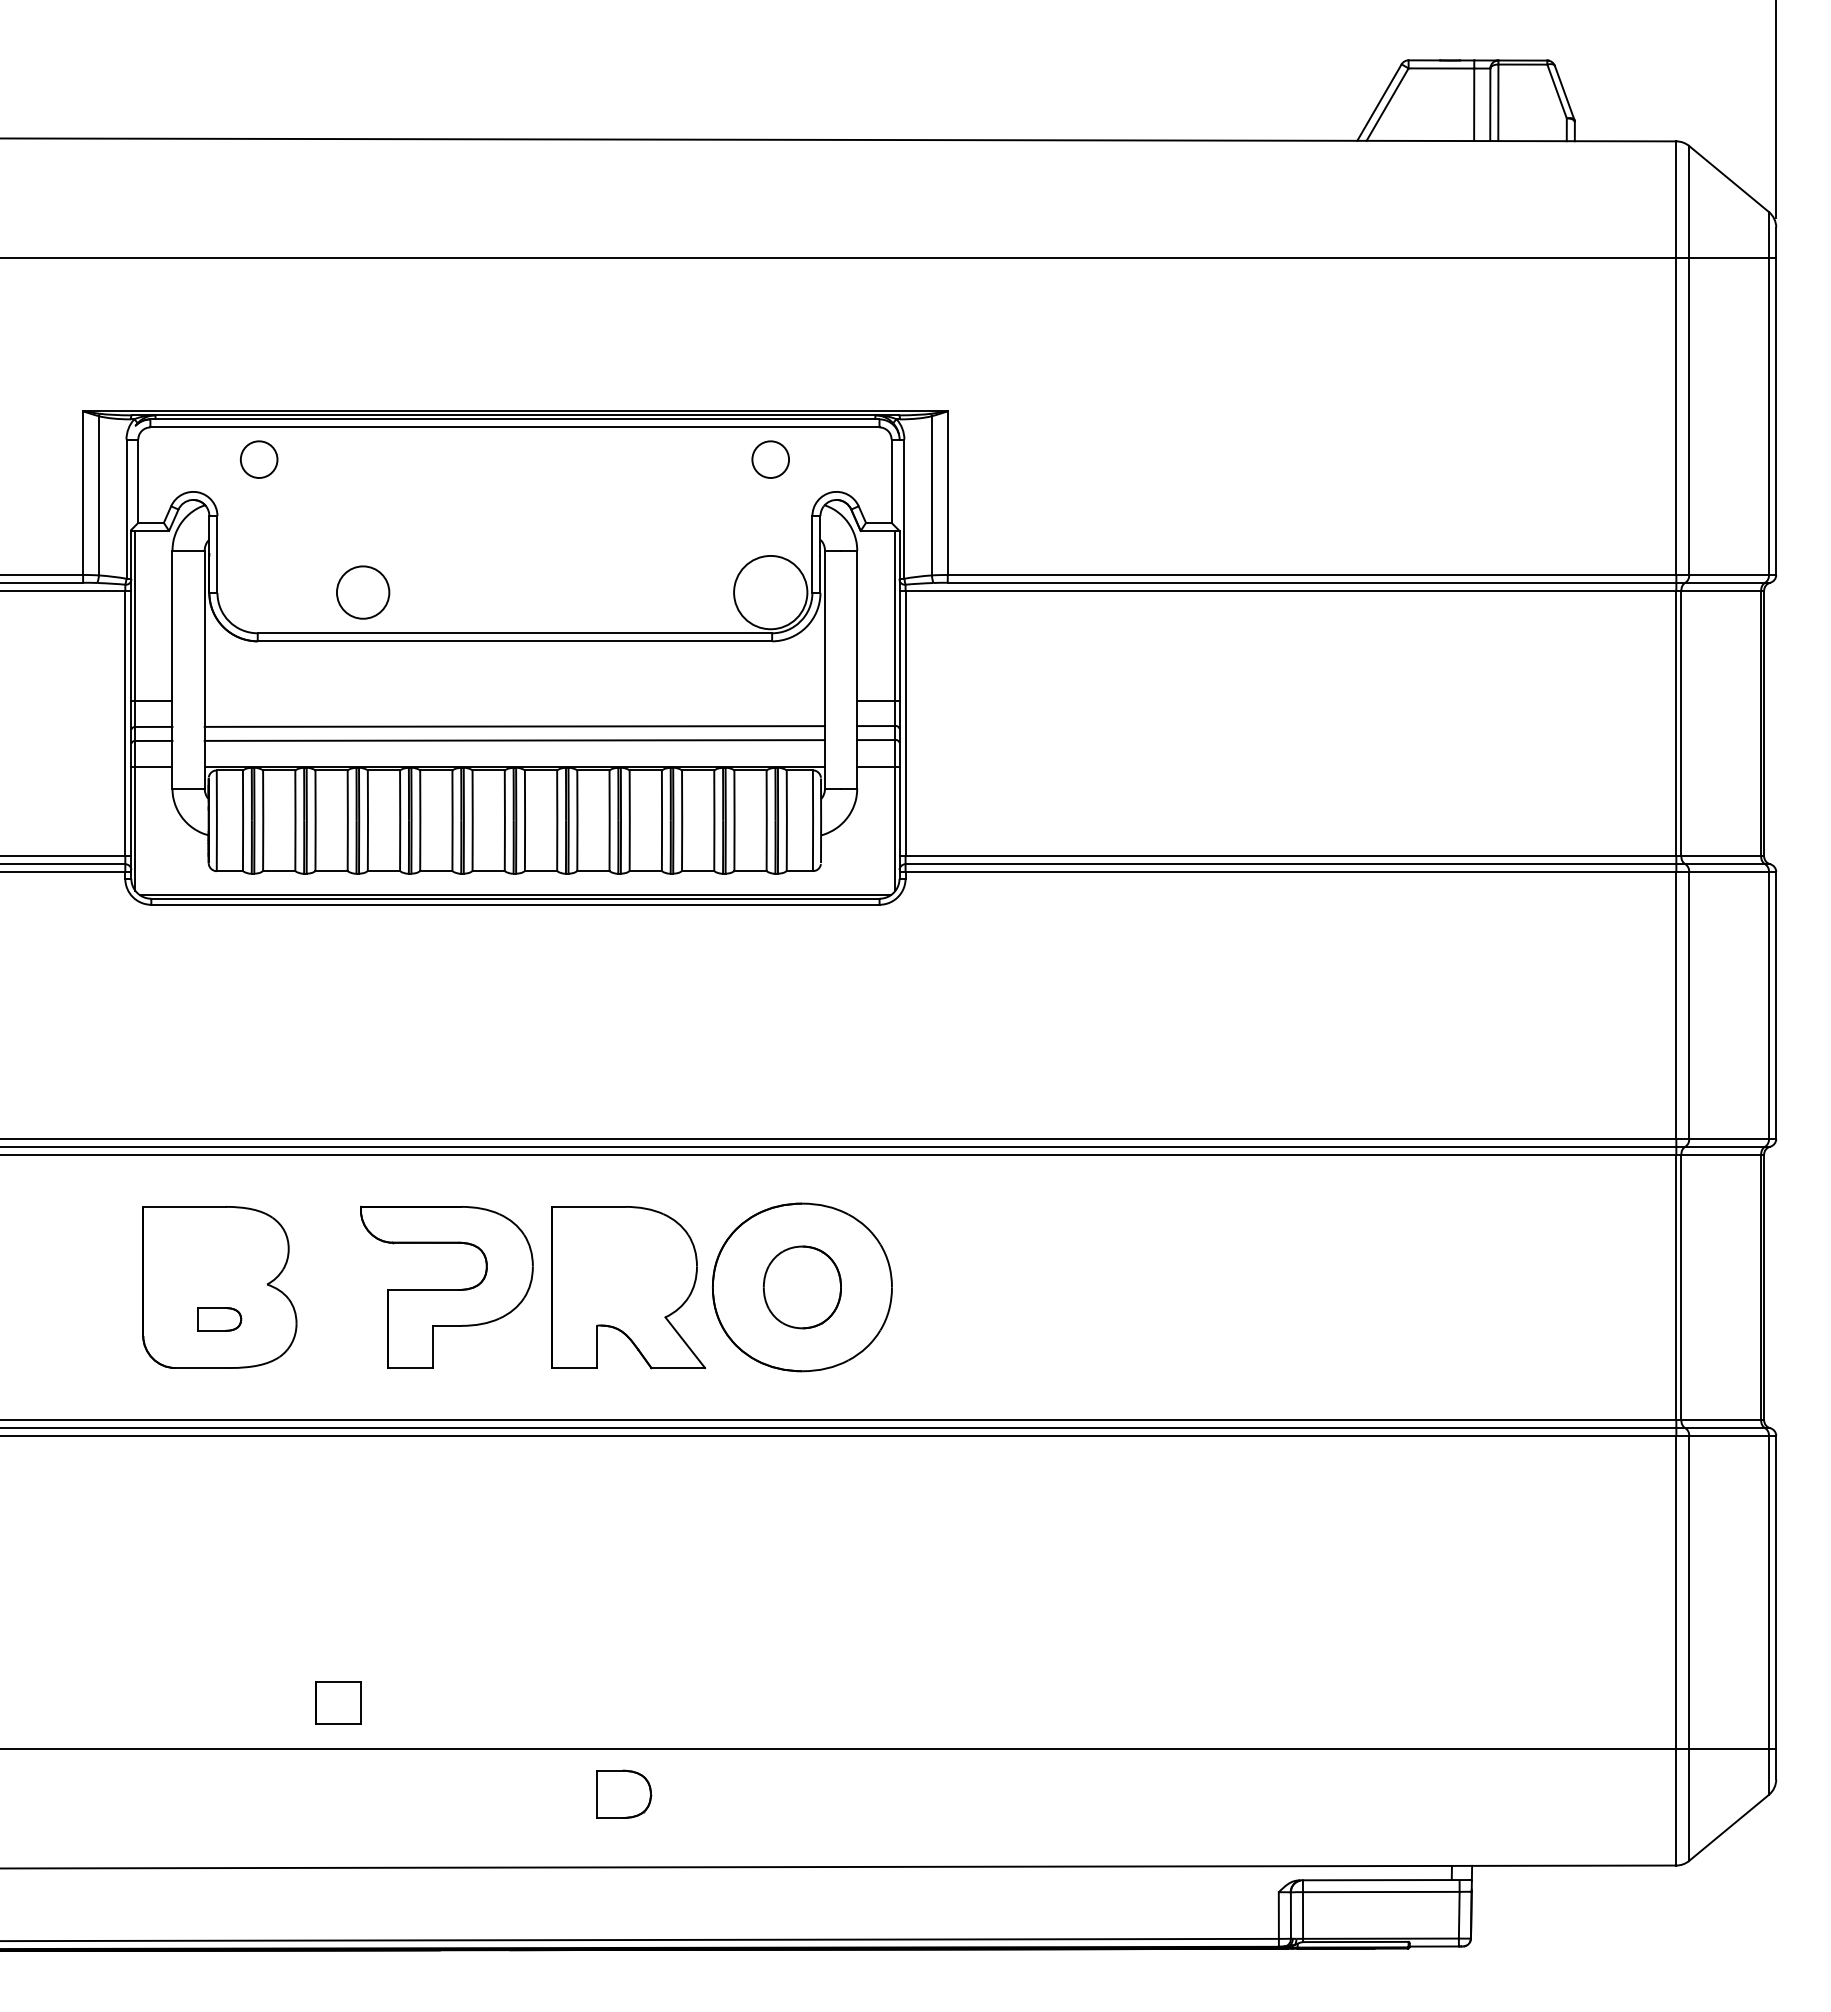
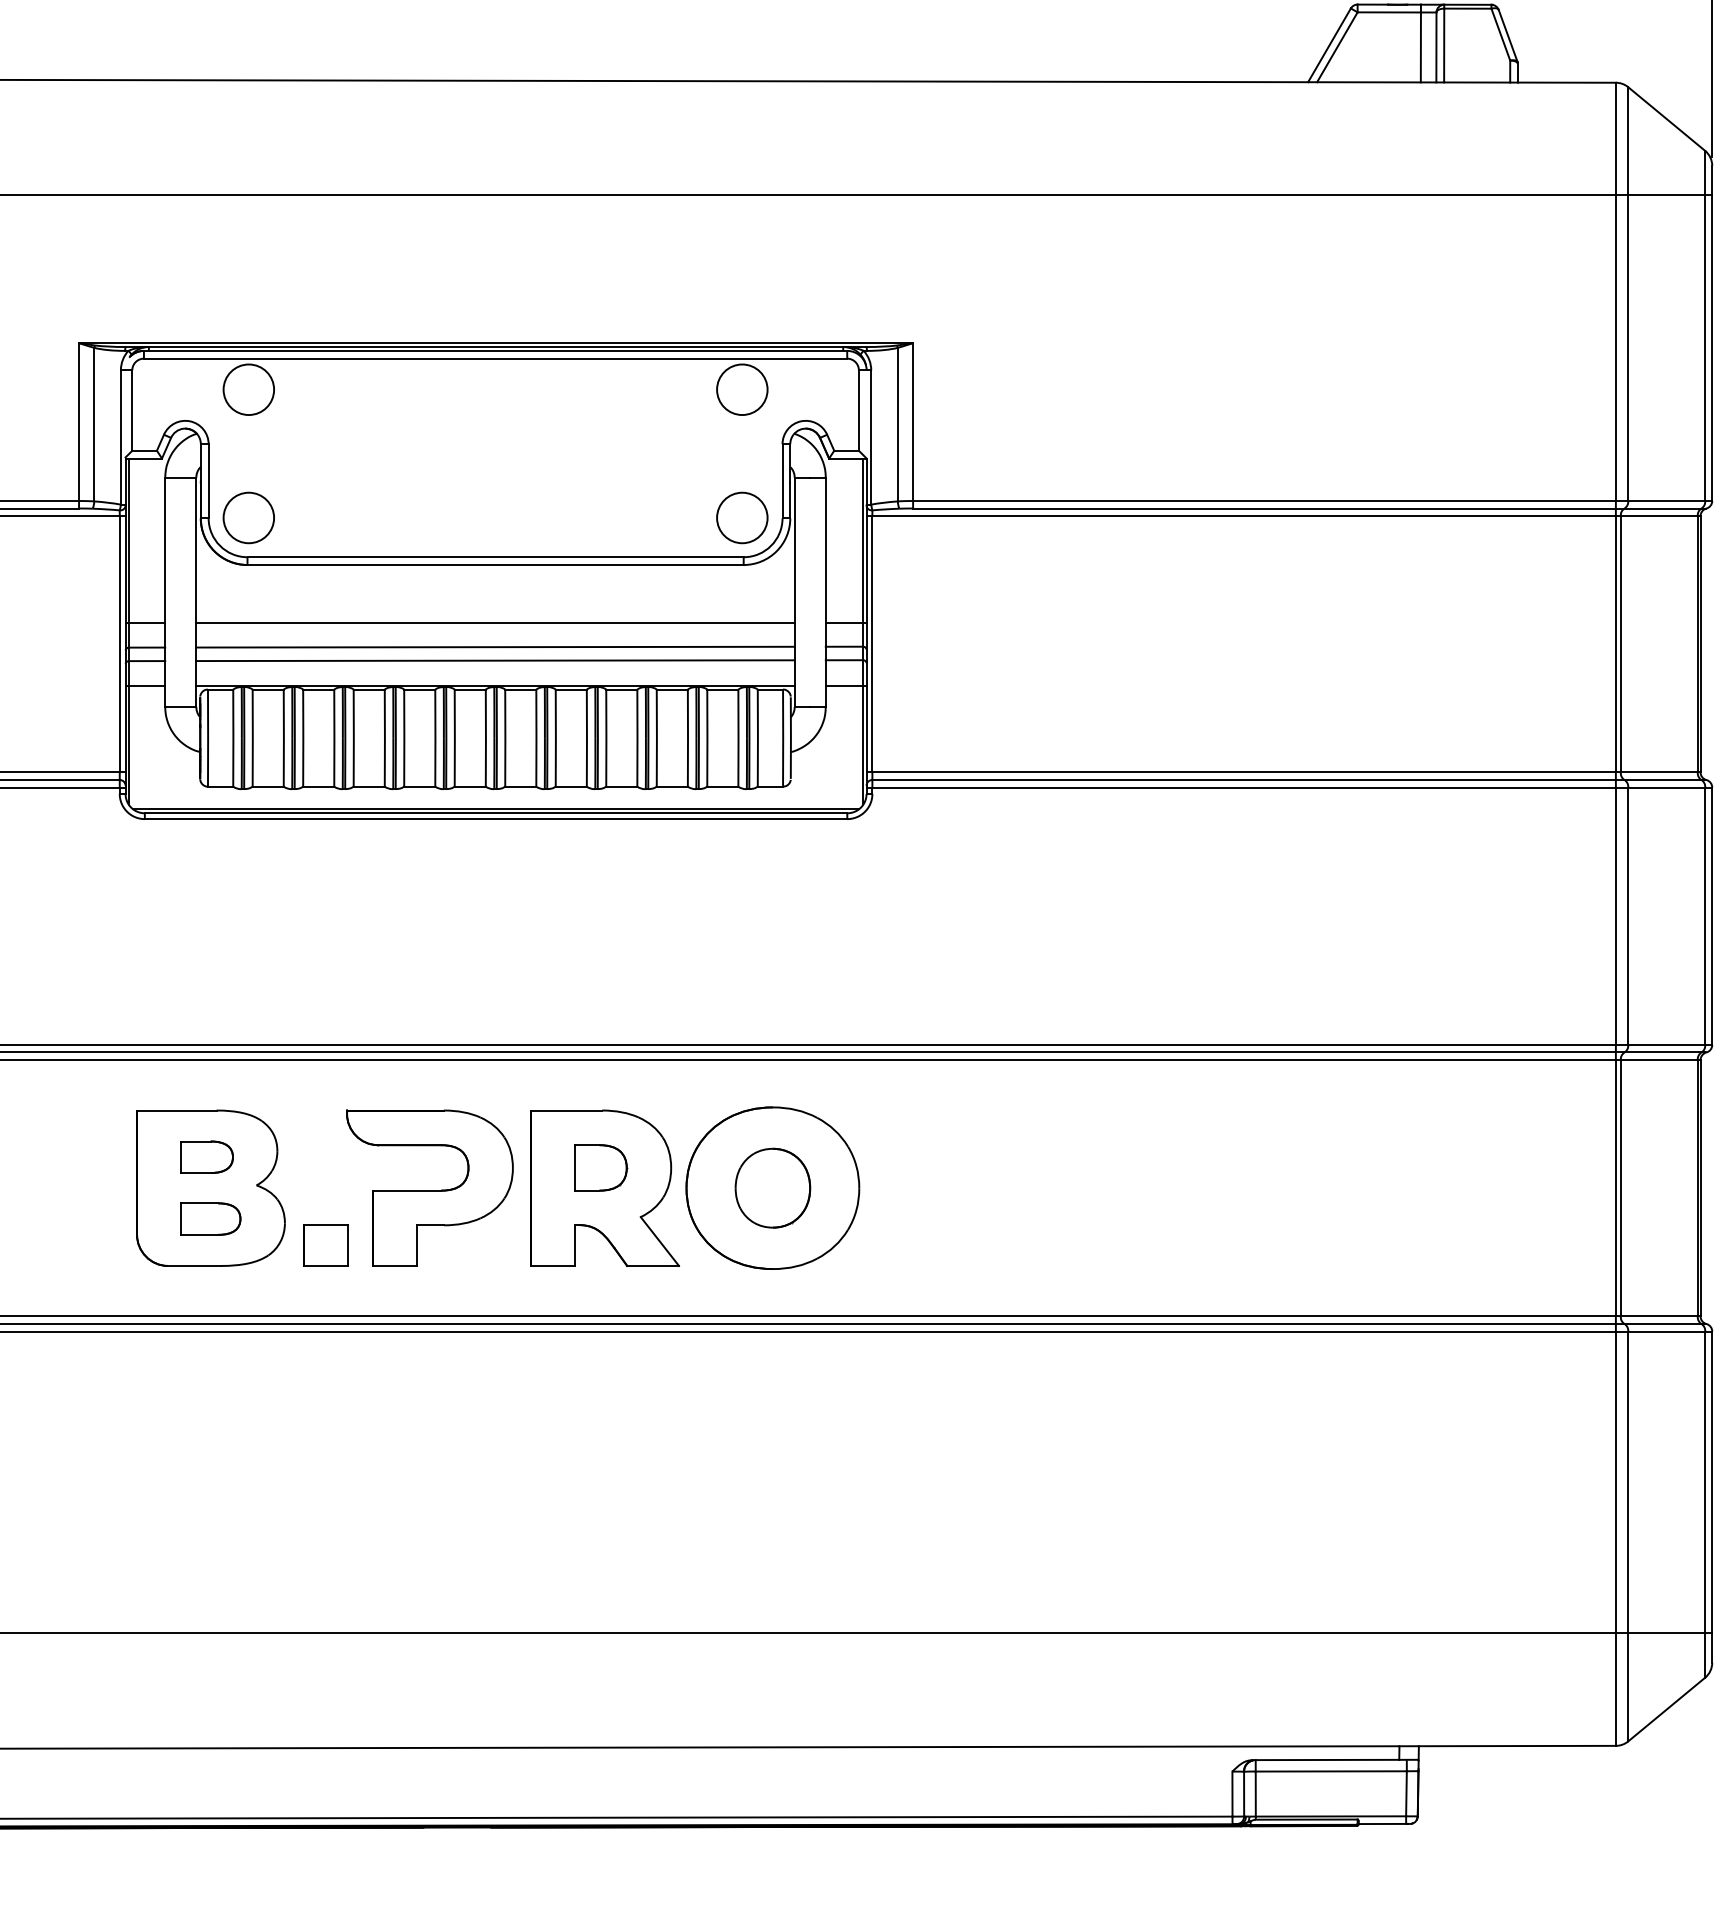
circle: (258, 459) -> (248, 389), size x1.43
circle: (770, 459) -> (742, 389), size x1.43
circle: (363, 592) -> (249, 517), moved
circle: (770, 592) -> (742, 517), size x0.71
line: (514, 701) -> (495, 623), added
part: (215, 1255) -> (206, 1157), added
part: (219, 1319) -> (210, 1219), size x1.43
part: (338, 1702) -> (325, 1245), moved
part: (624, 1793) -> (601, 1167), moved

